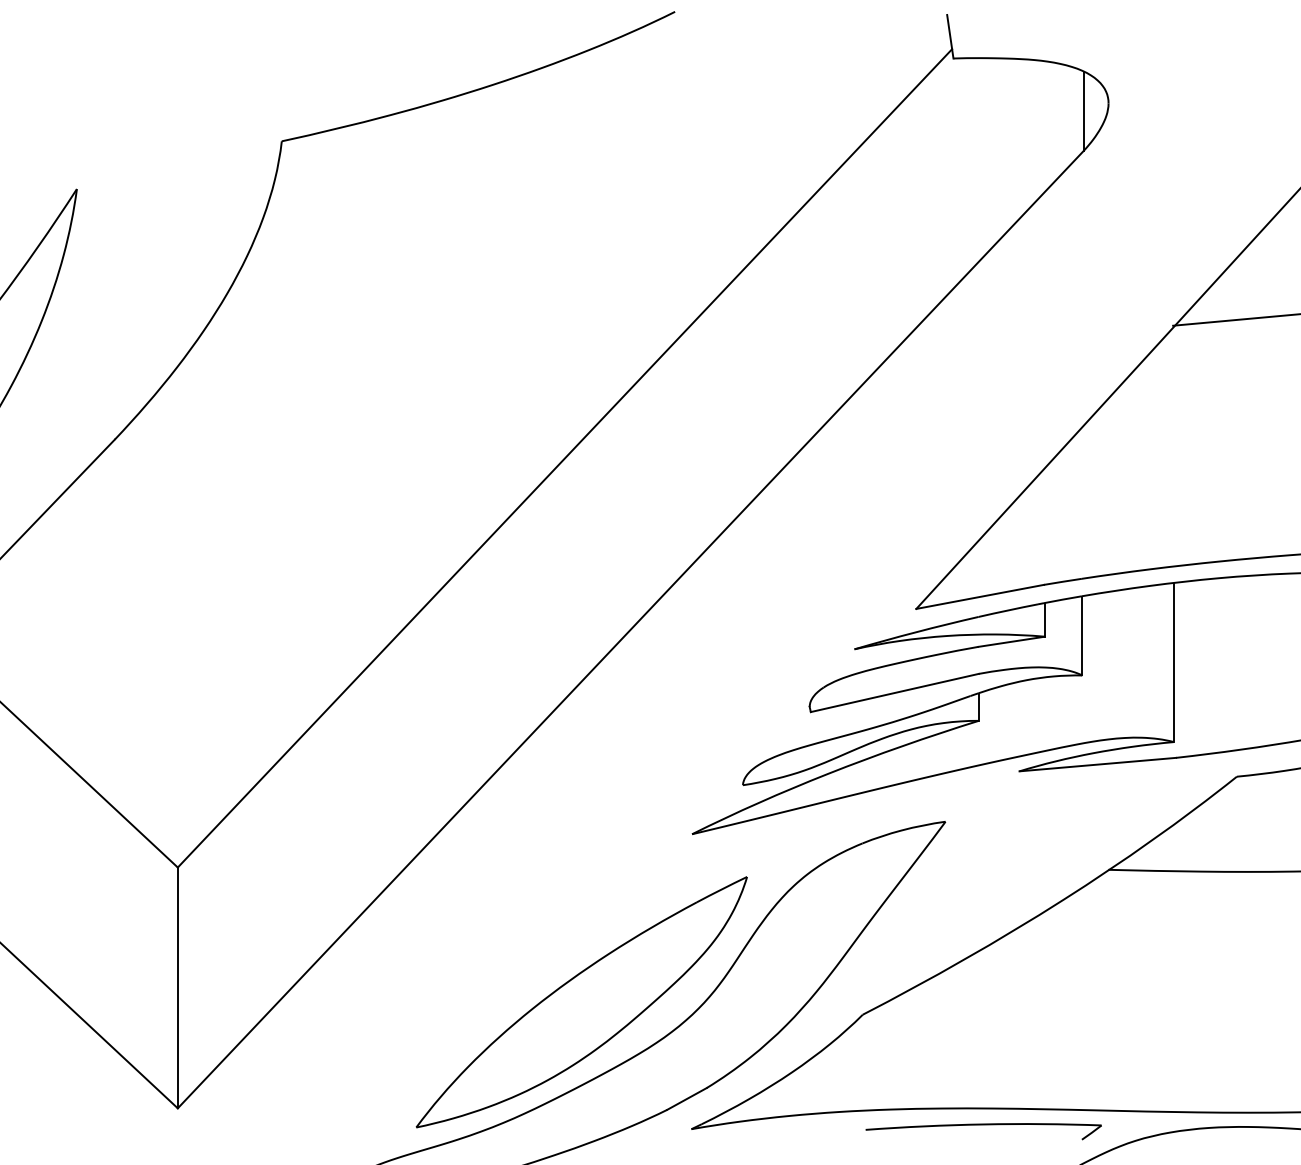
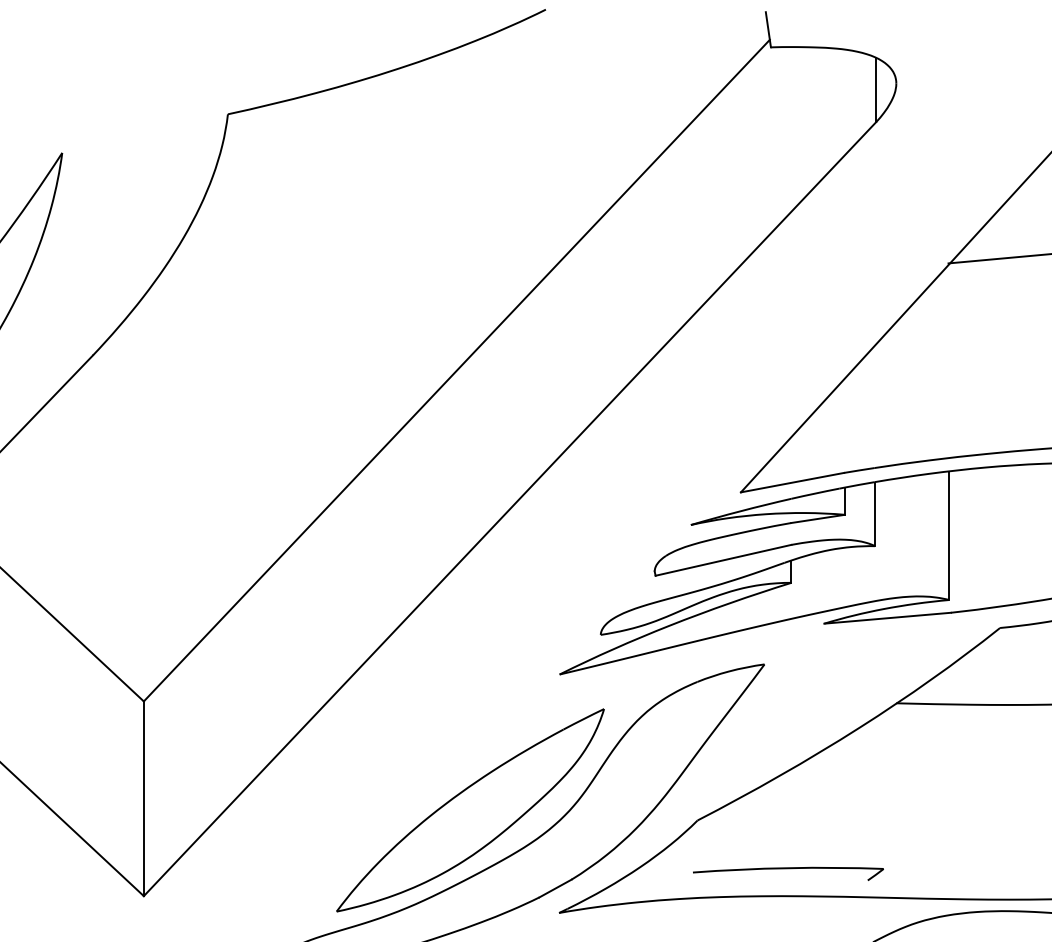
part: (983, 1131) -> (788, 873), moved

